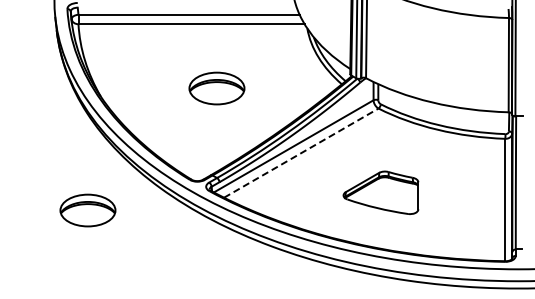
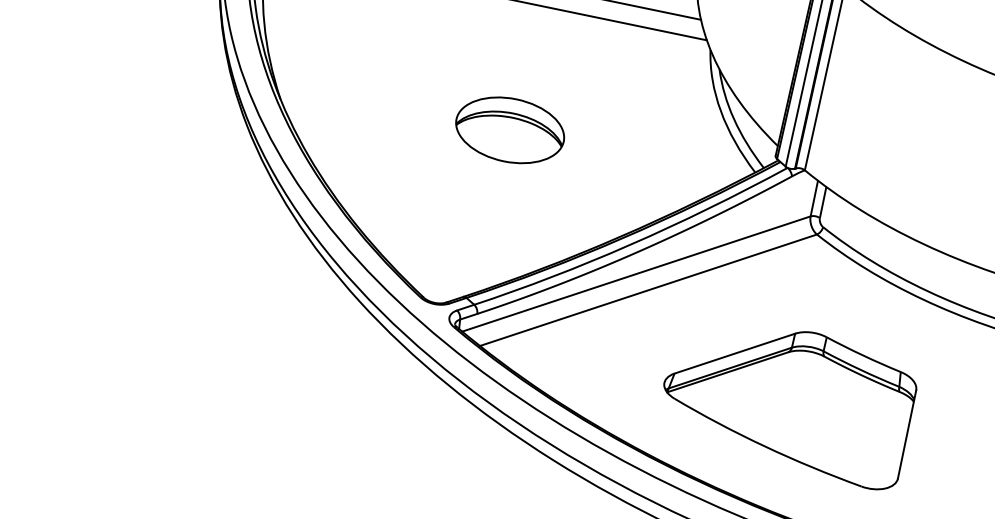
line: (301, 152) -> (649, 289), dashed -> solid
part: (380, 192) -> (786, 398), size x1.67
part: (87, 210) -> (208, 315), removed

